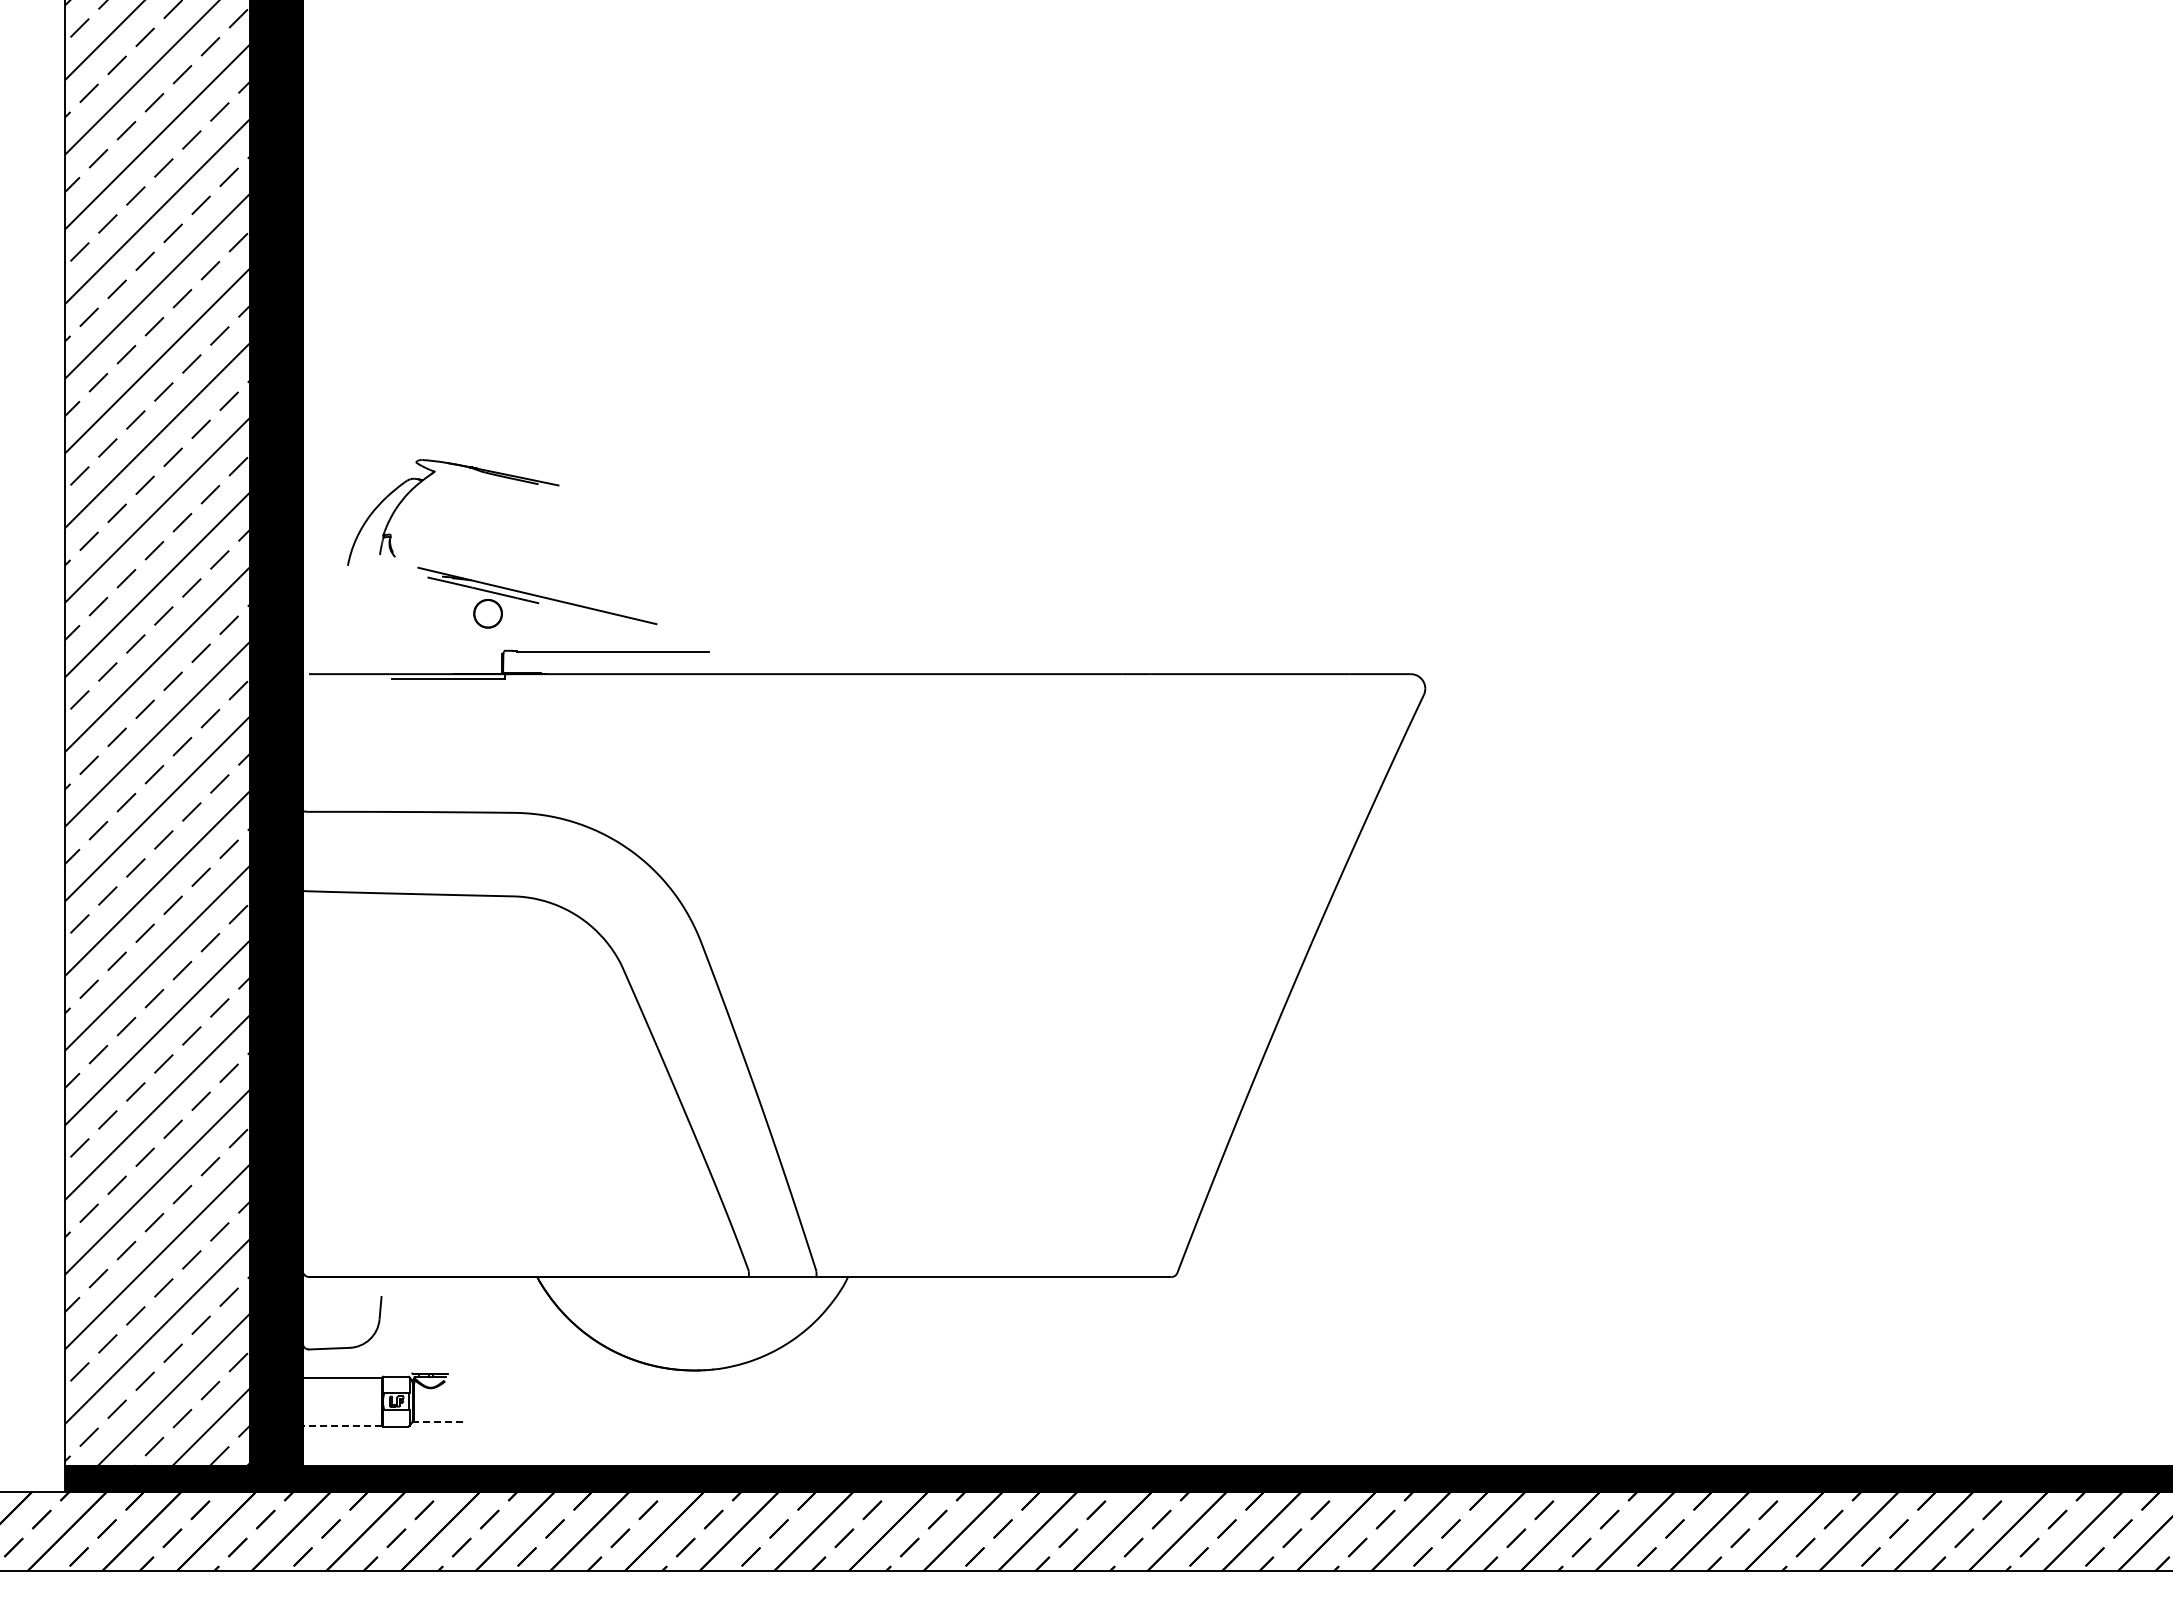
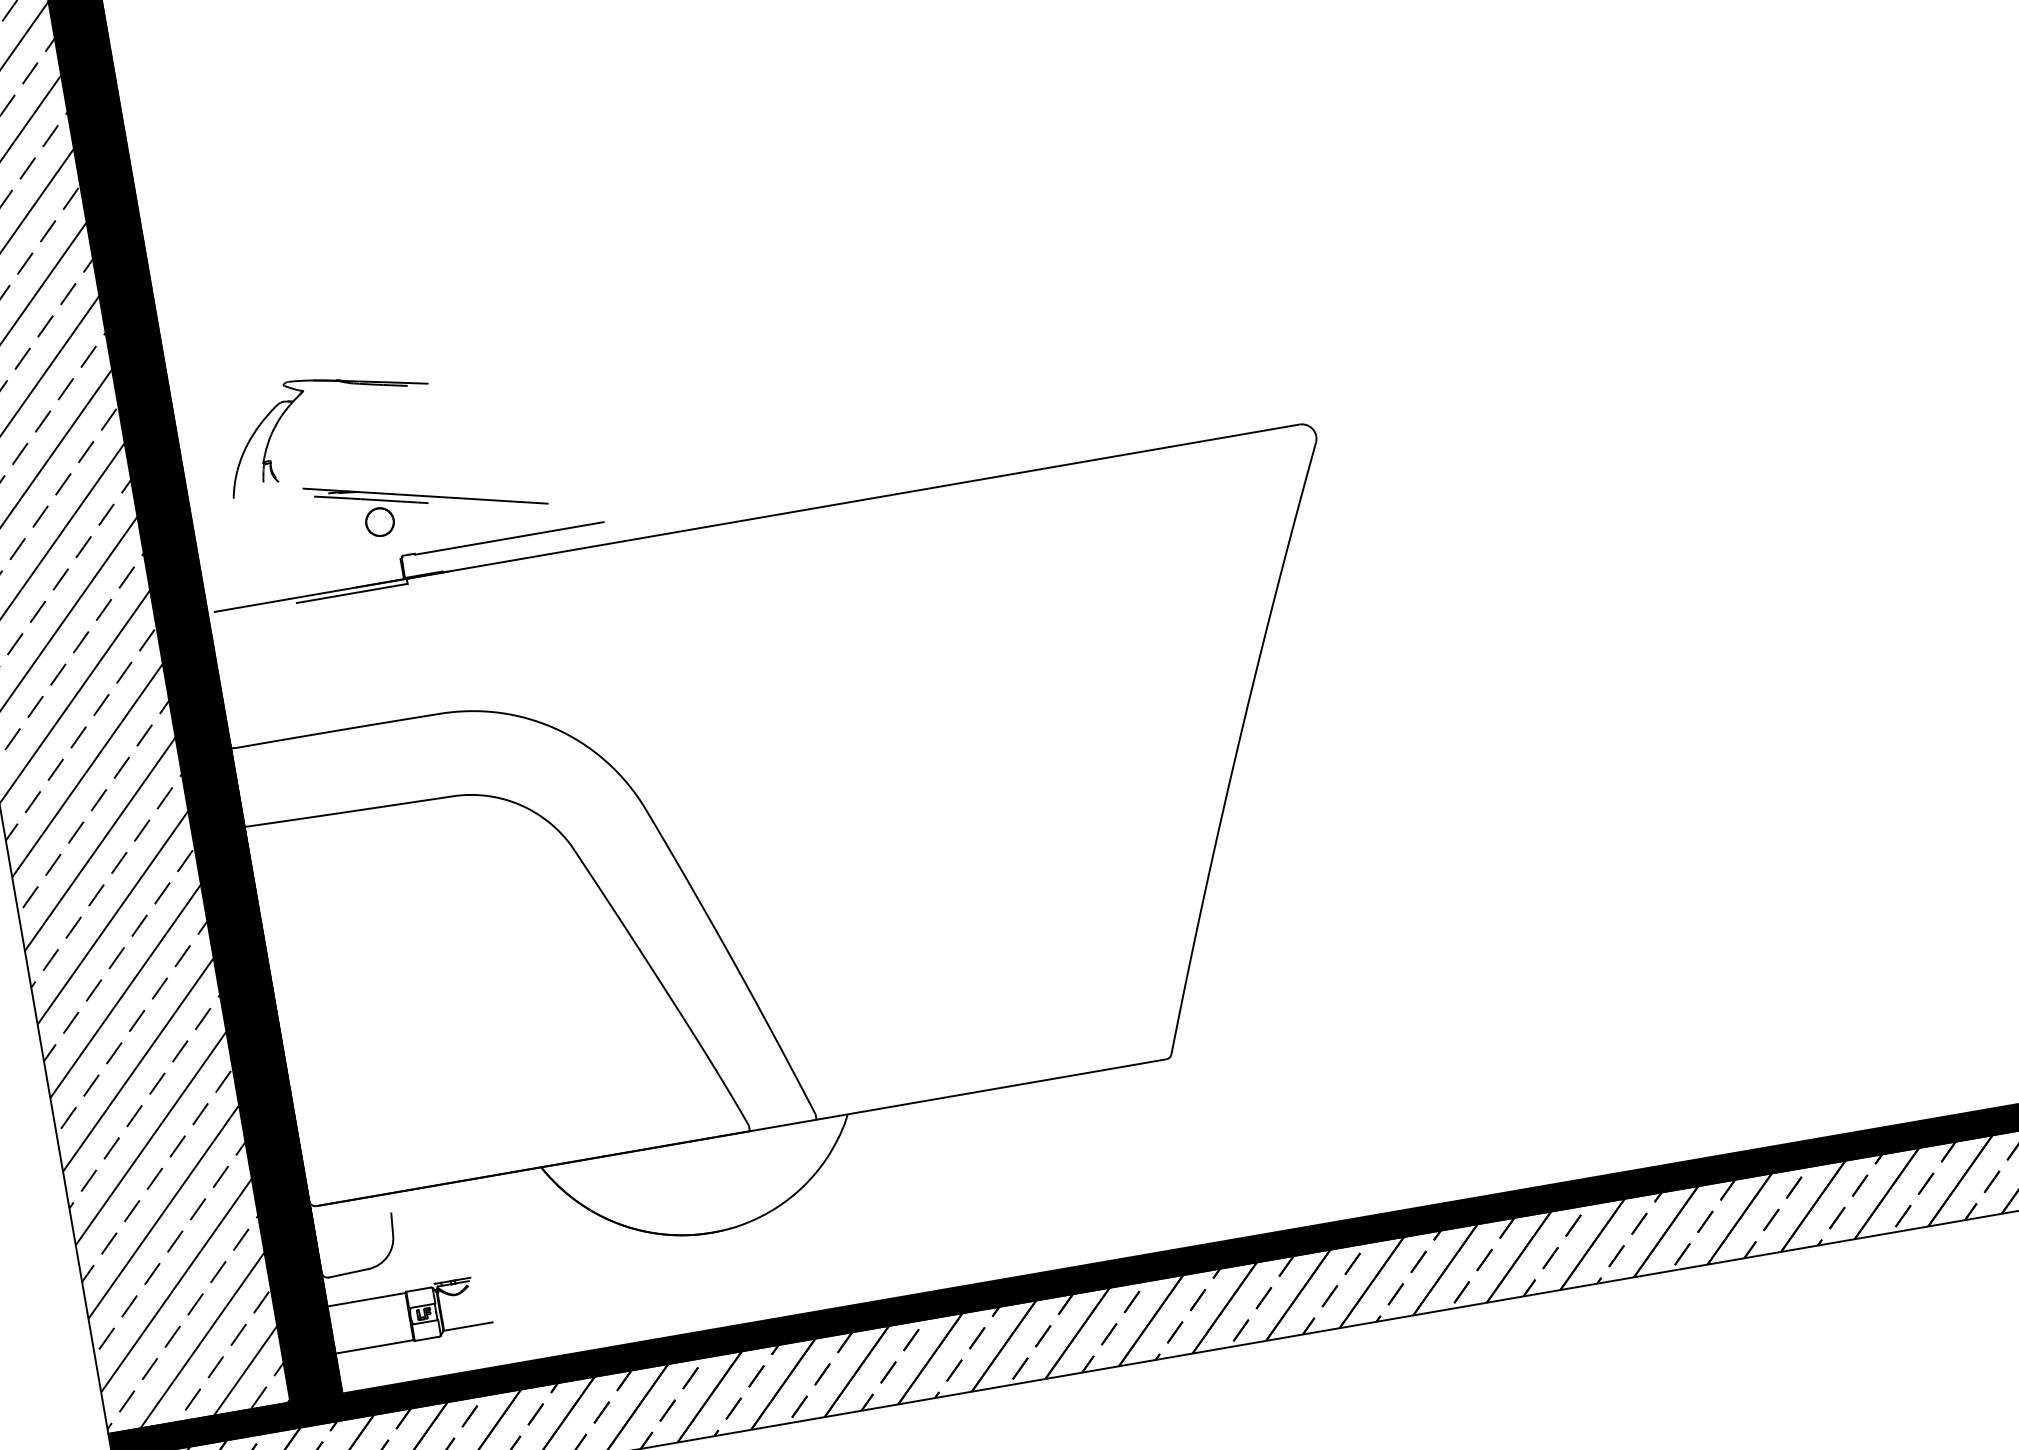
line: (437, 1421) -> (467, 1326), dashed -> solid
line: (342, 1425) -> (374, 1346), dashed -> solid

